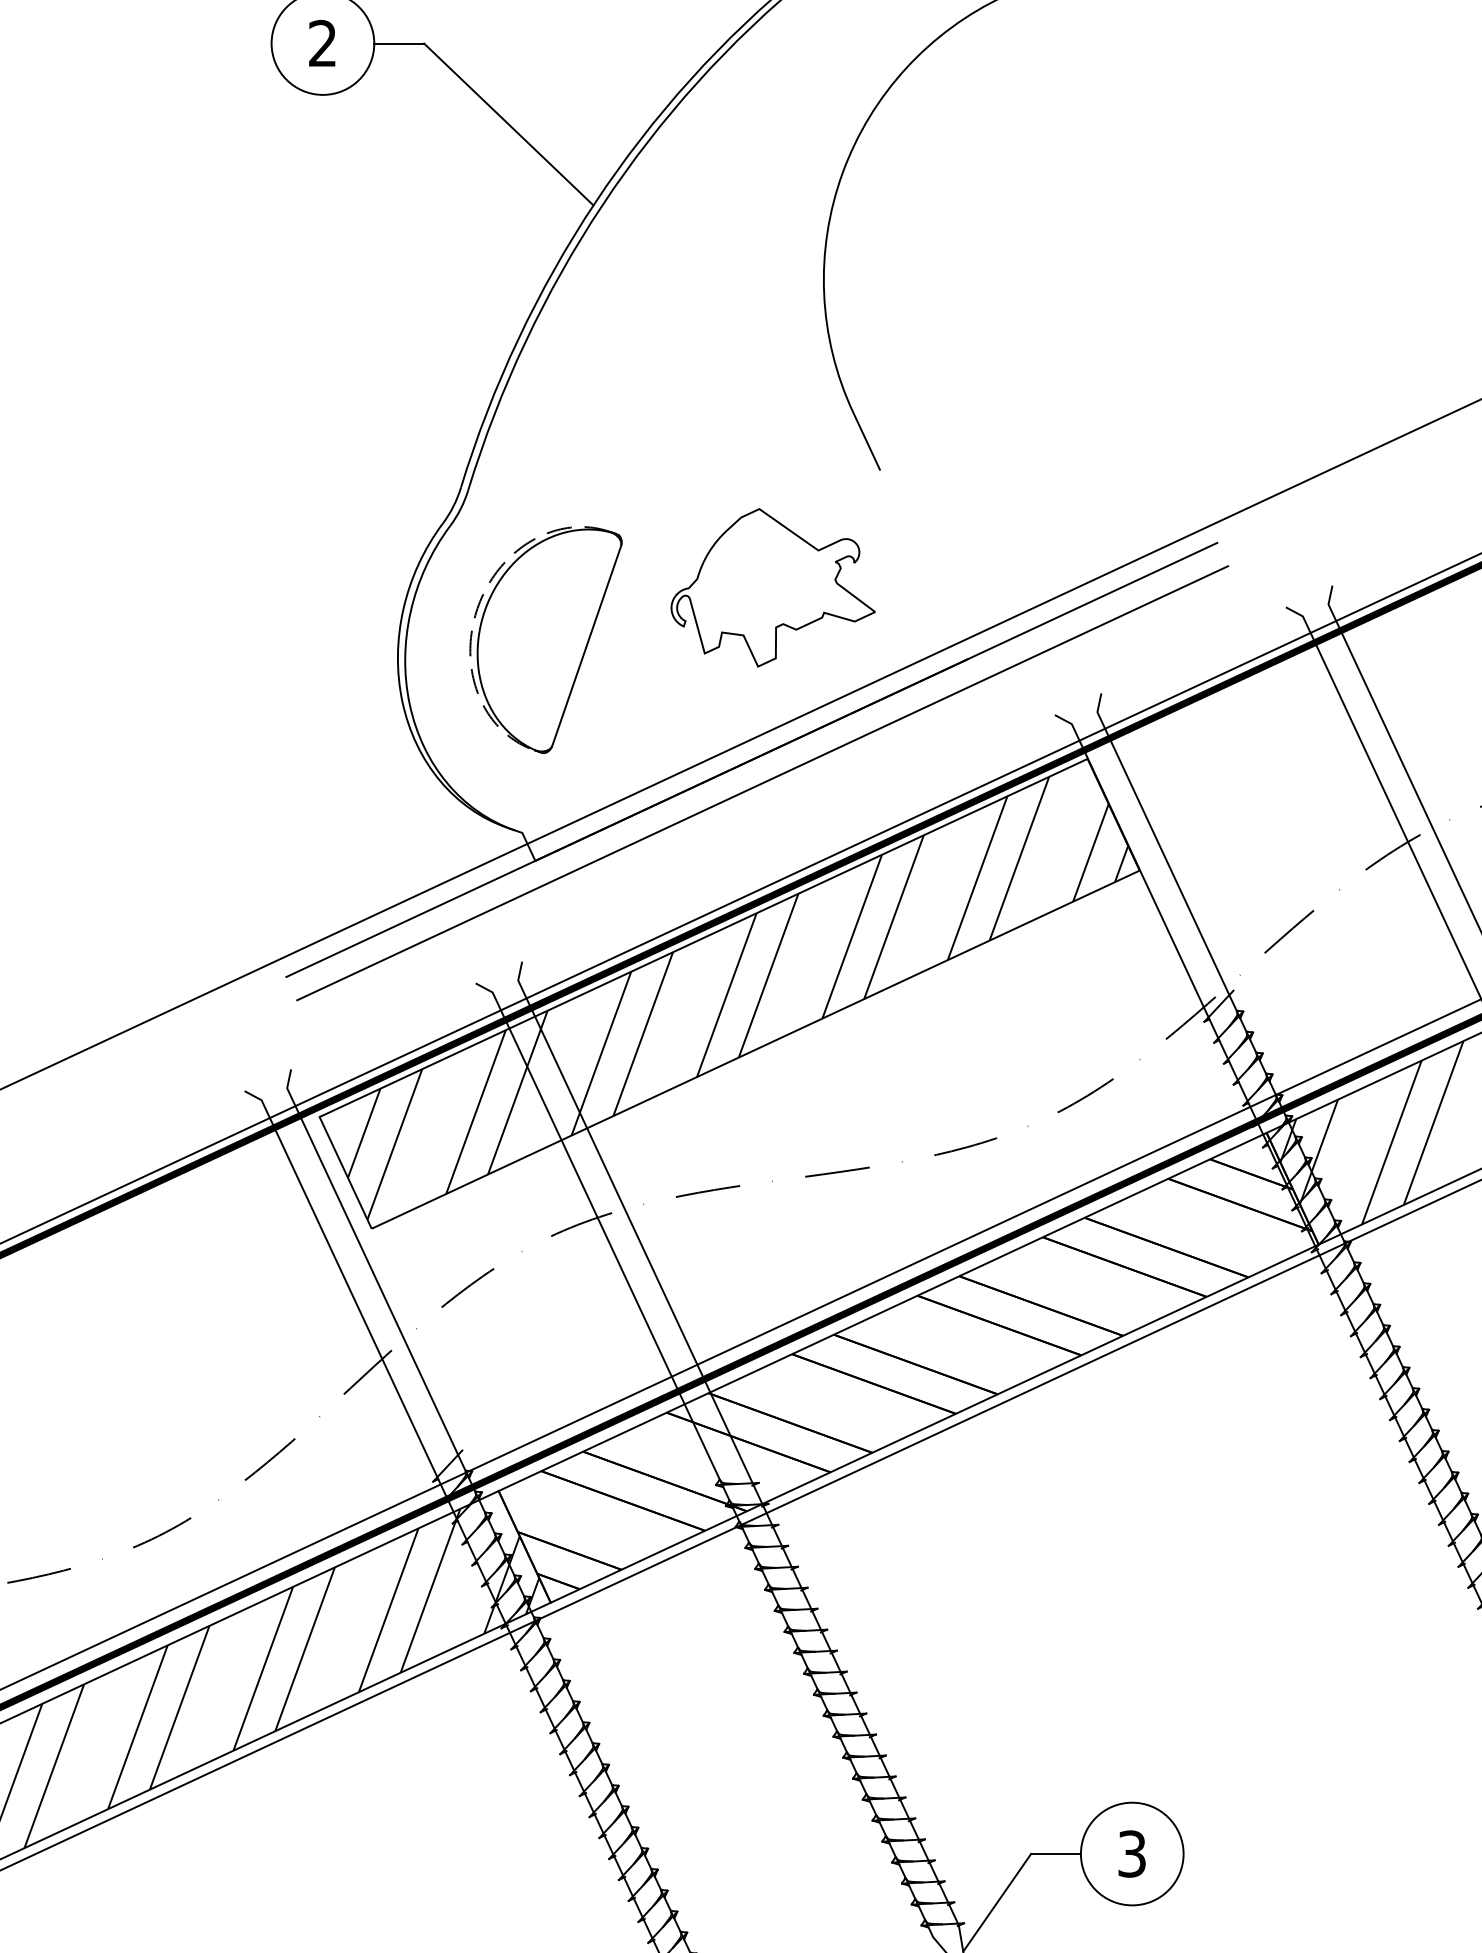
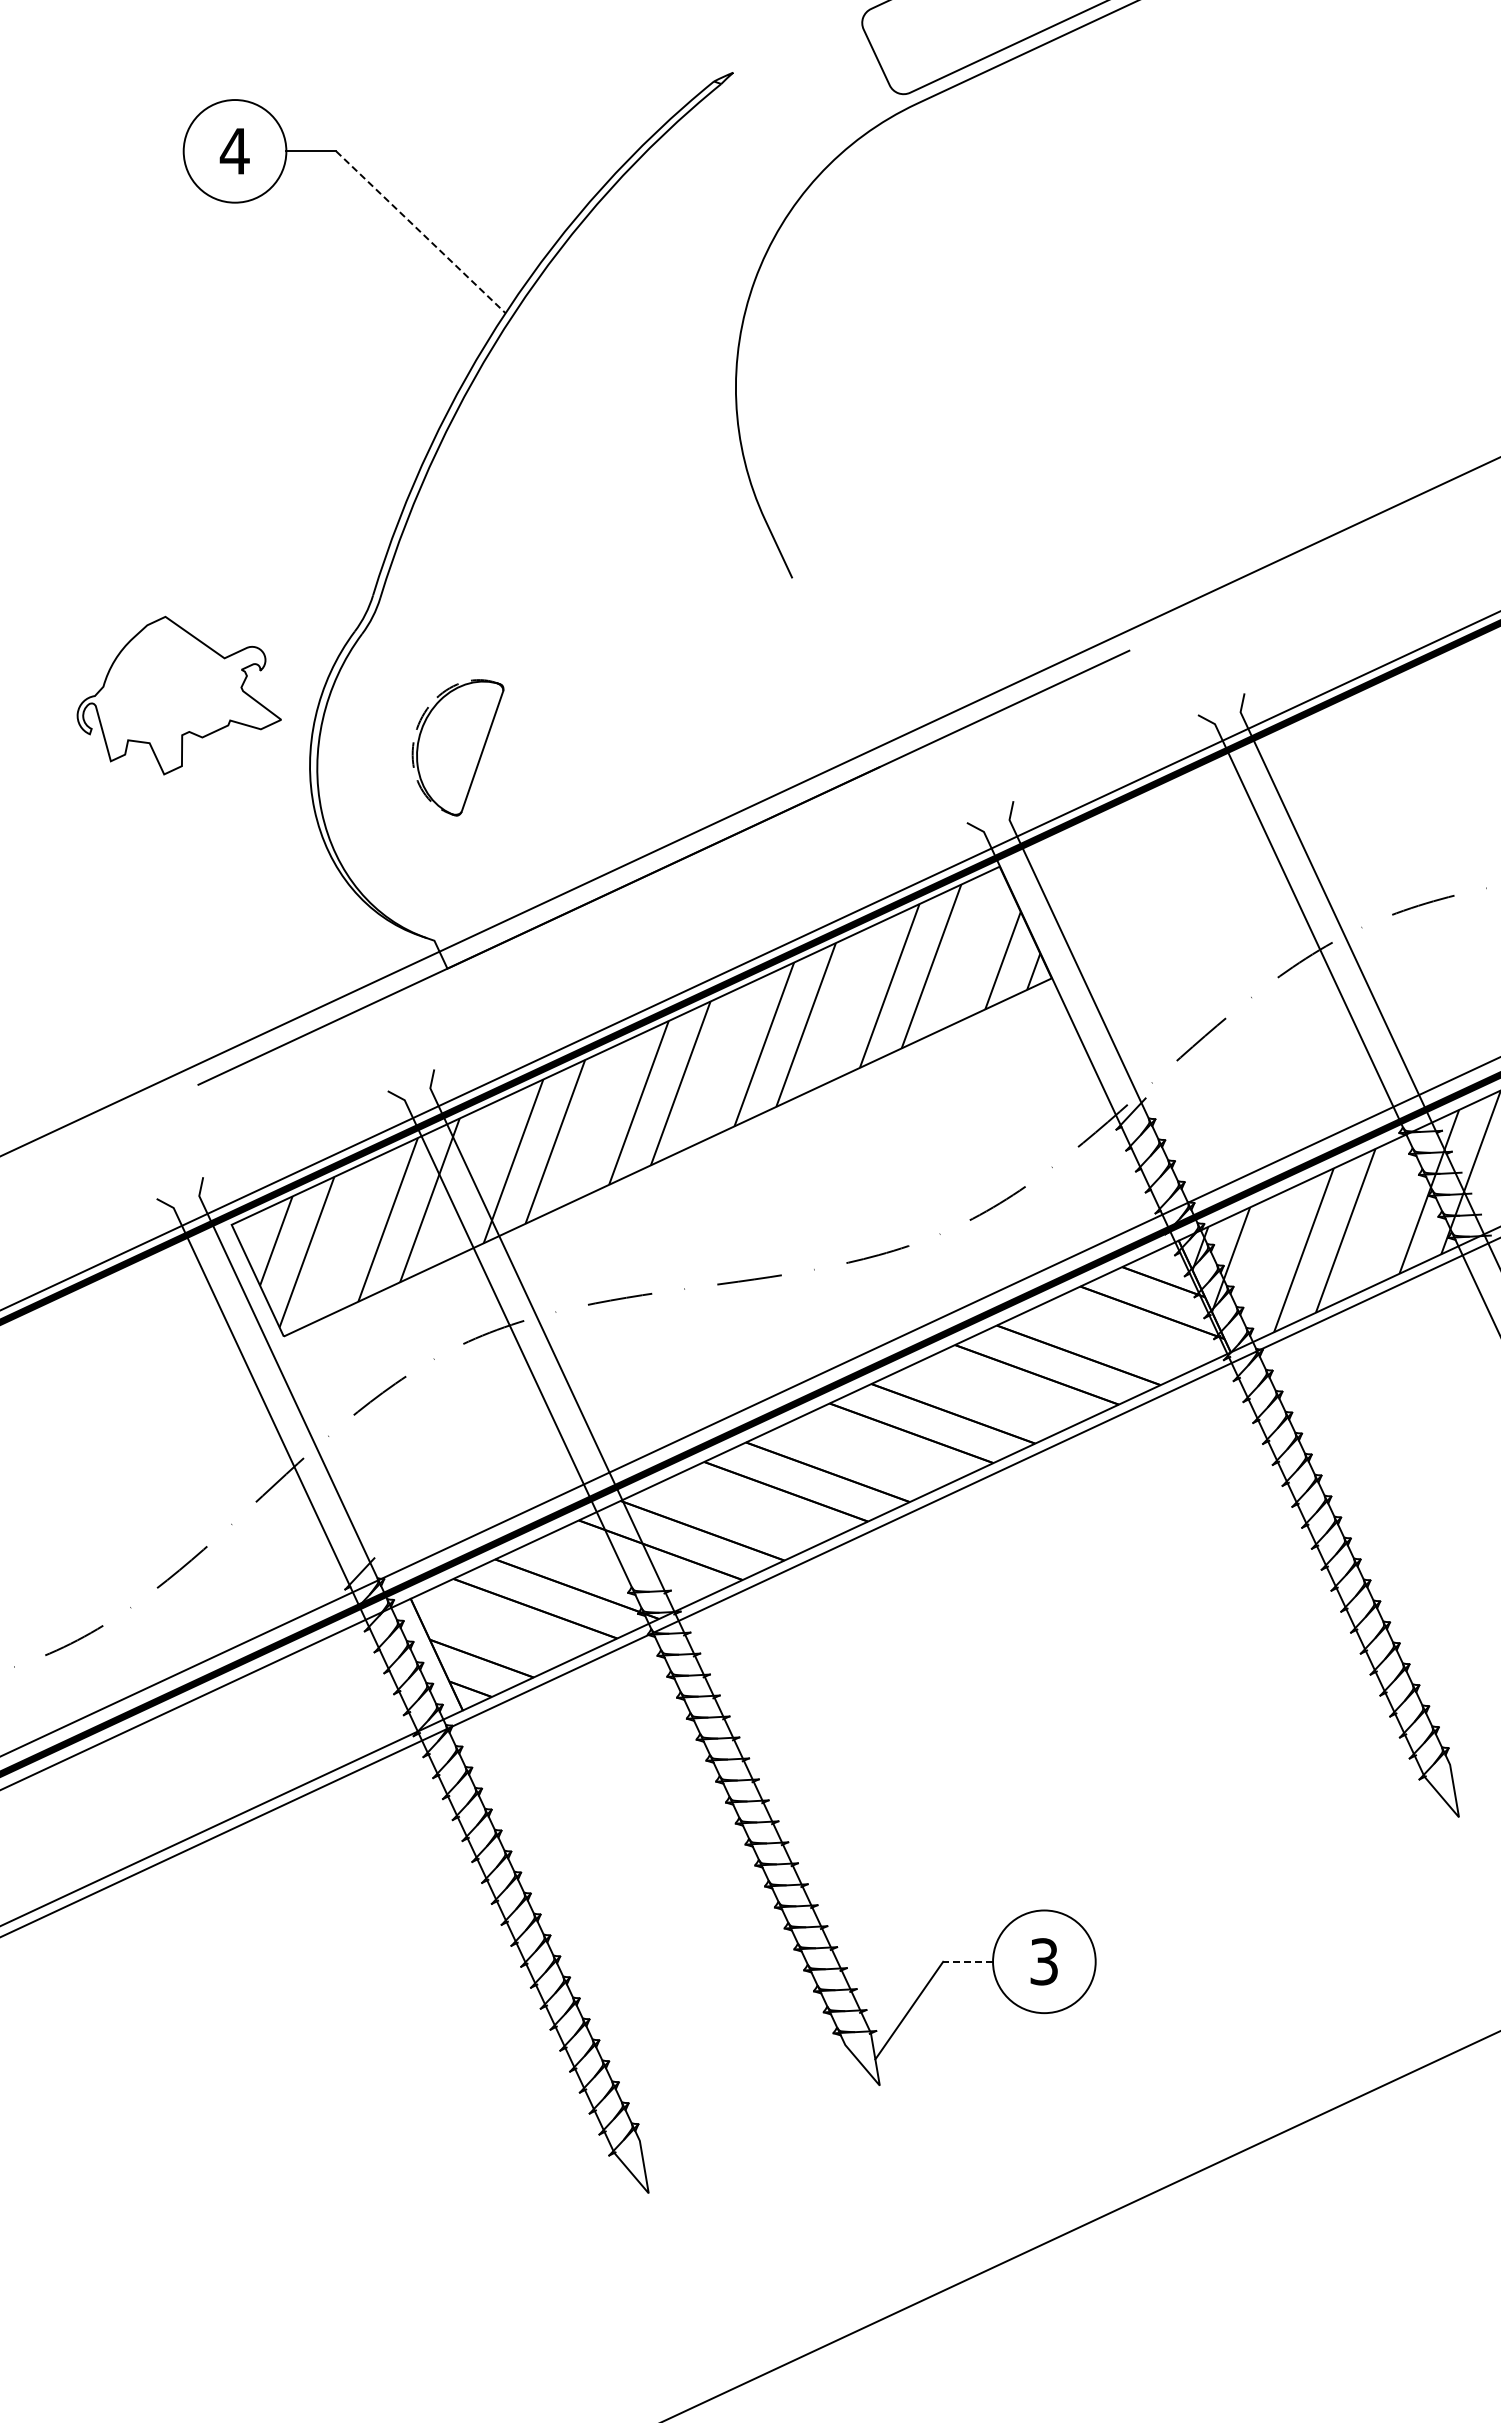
text: (322, 42) -> (234, 150), 2 -> 4
line: (509, 124) -> (421, 232), solid -> dashed
part: (772, 587) -> (178, 695), moved
part: (545, 639) -> (457, 747), size x0.6
line: (762, 783) -> (674, 891), removed
hatch: (323, 1658) -> (235, 1766), removed
line: (1056, 1853) -> (968, 1961), solid -> dashed

